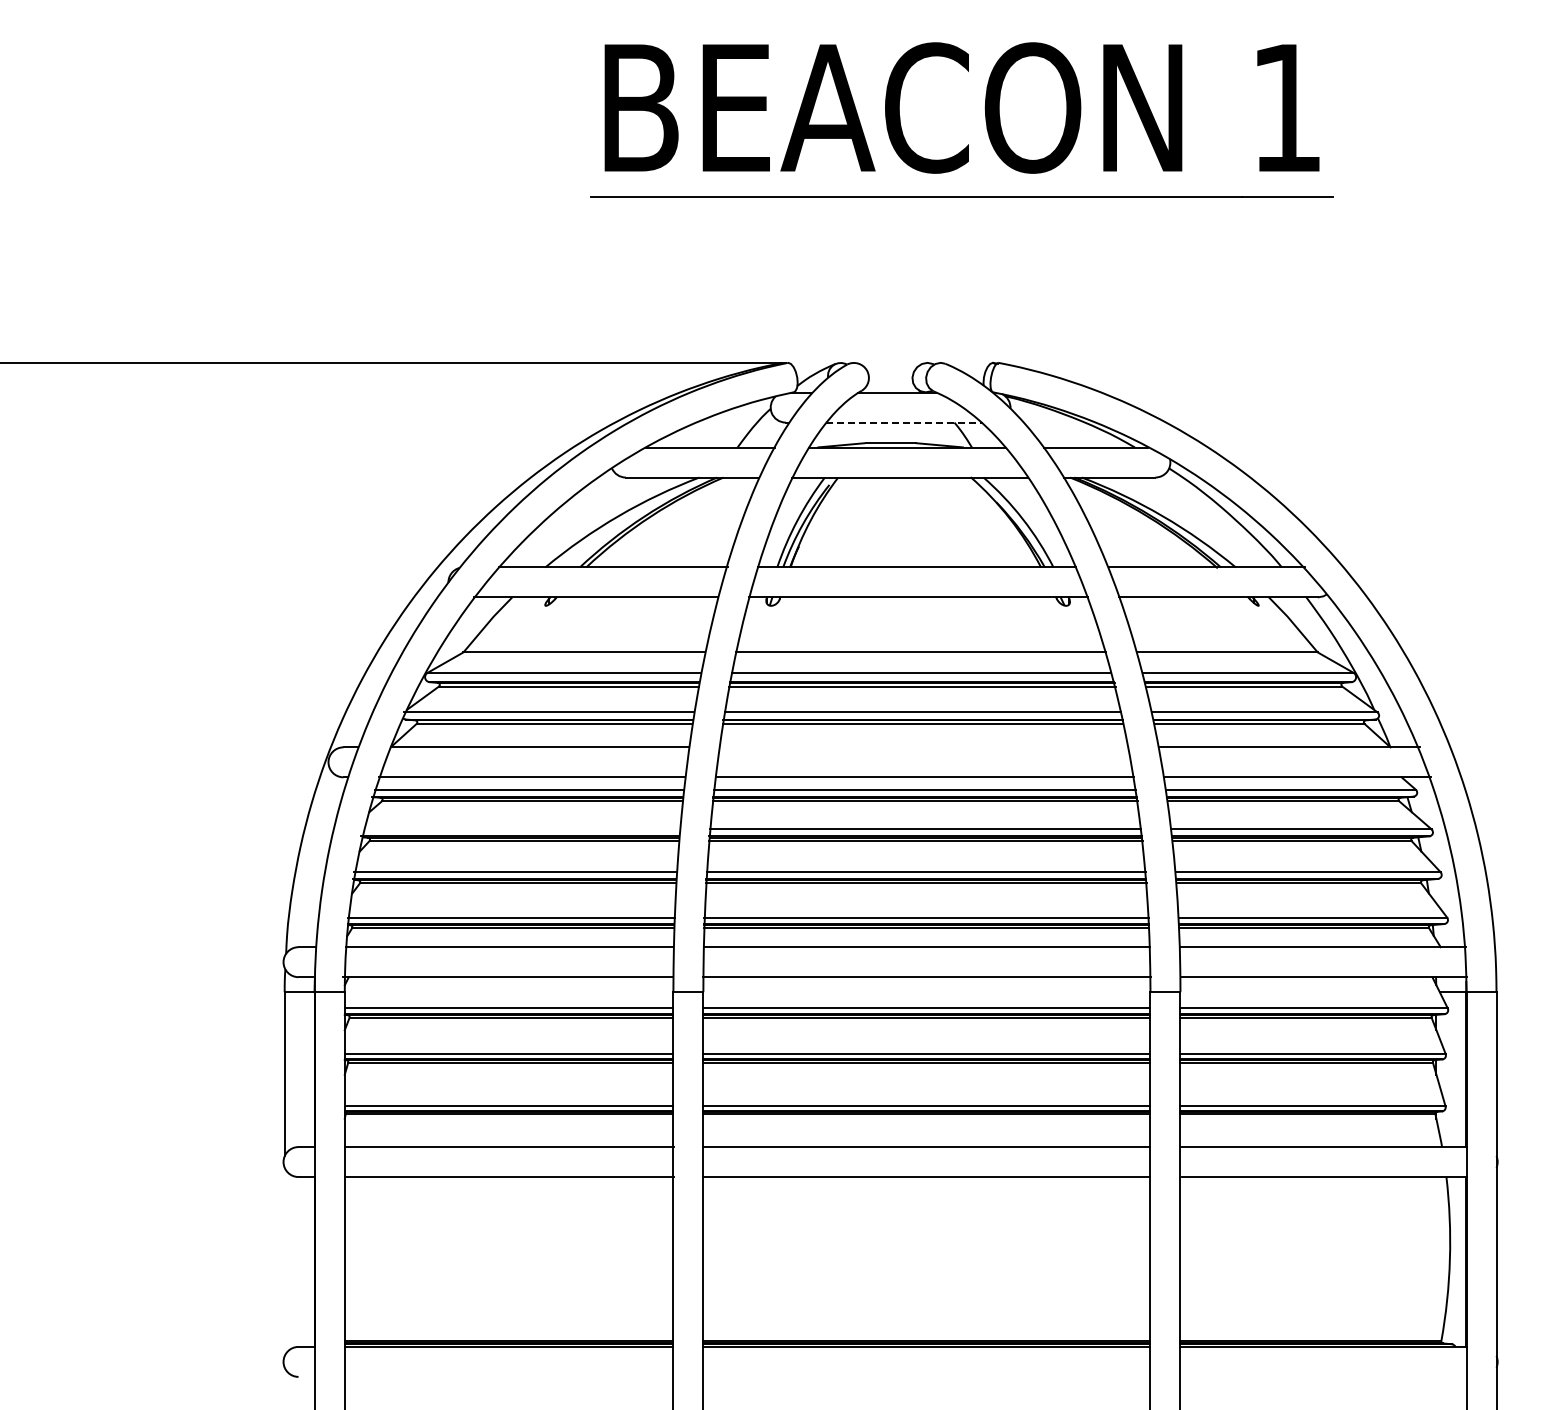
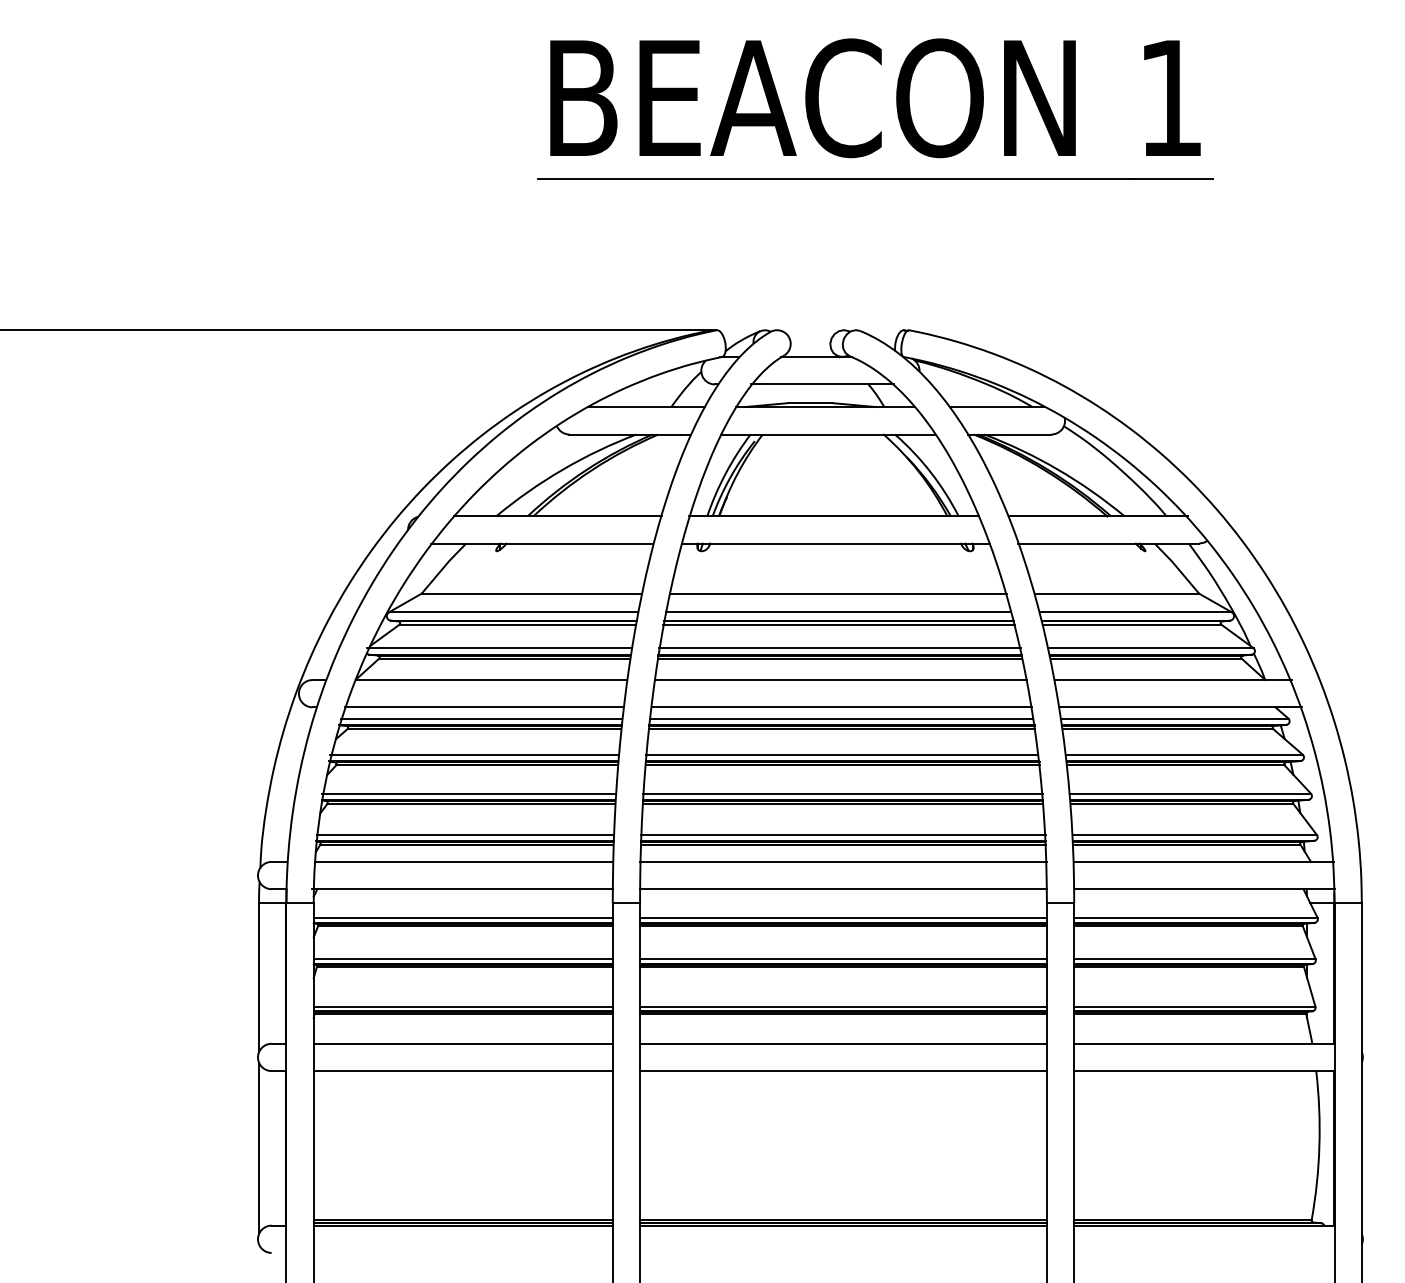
line: (904, 422) -> (823, 384), dashed -> solid
line: (923, 747) -> (840, 680), added
line: (521, 829) -> (474, 754), added
line: (284, 1261) -> (258, 1147), added

